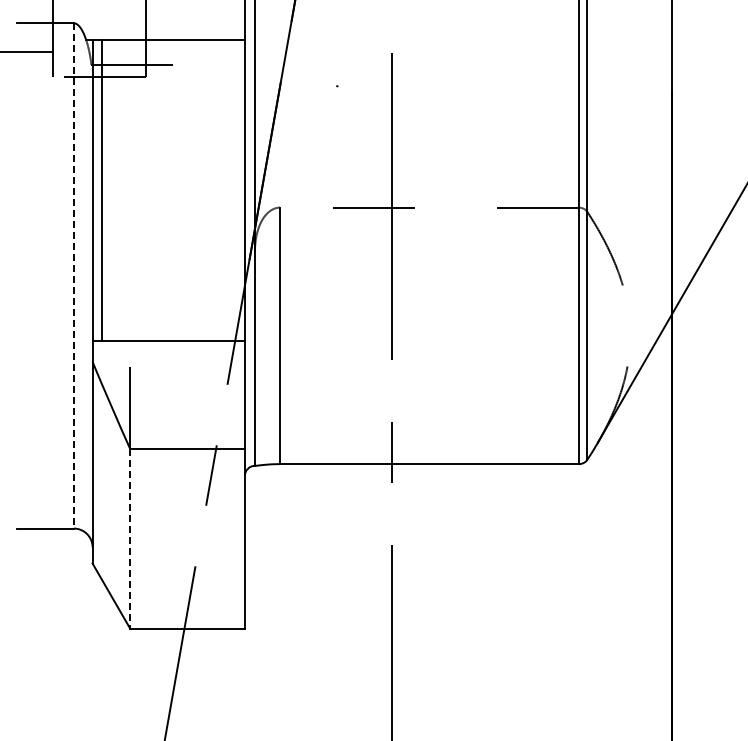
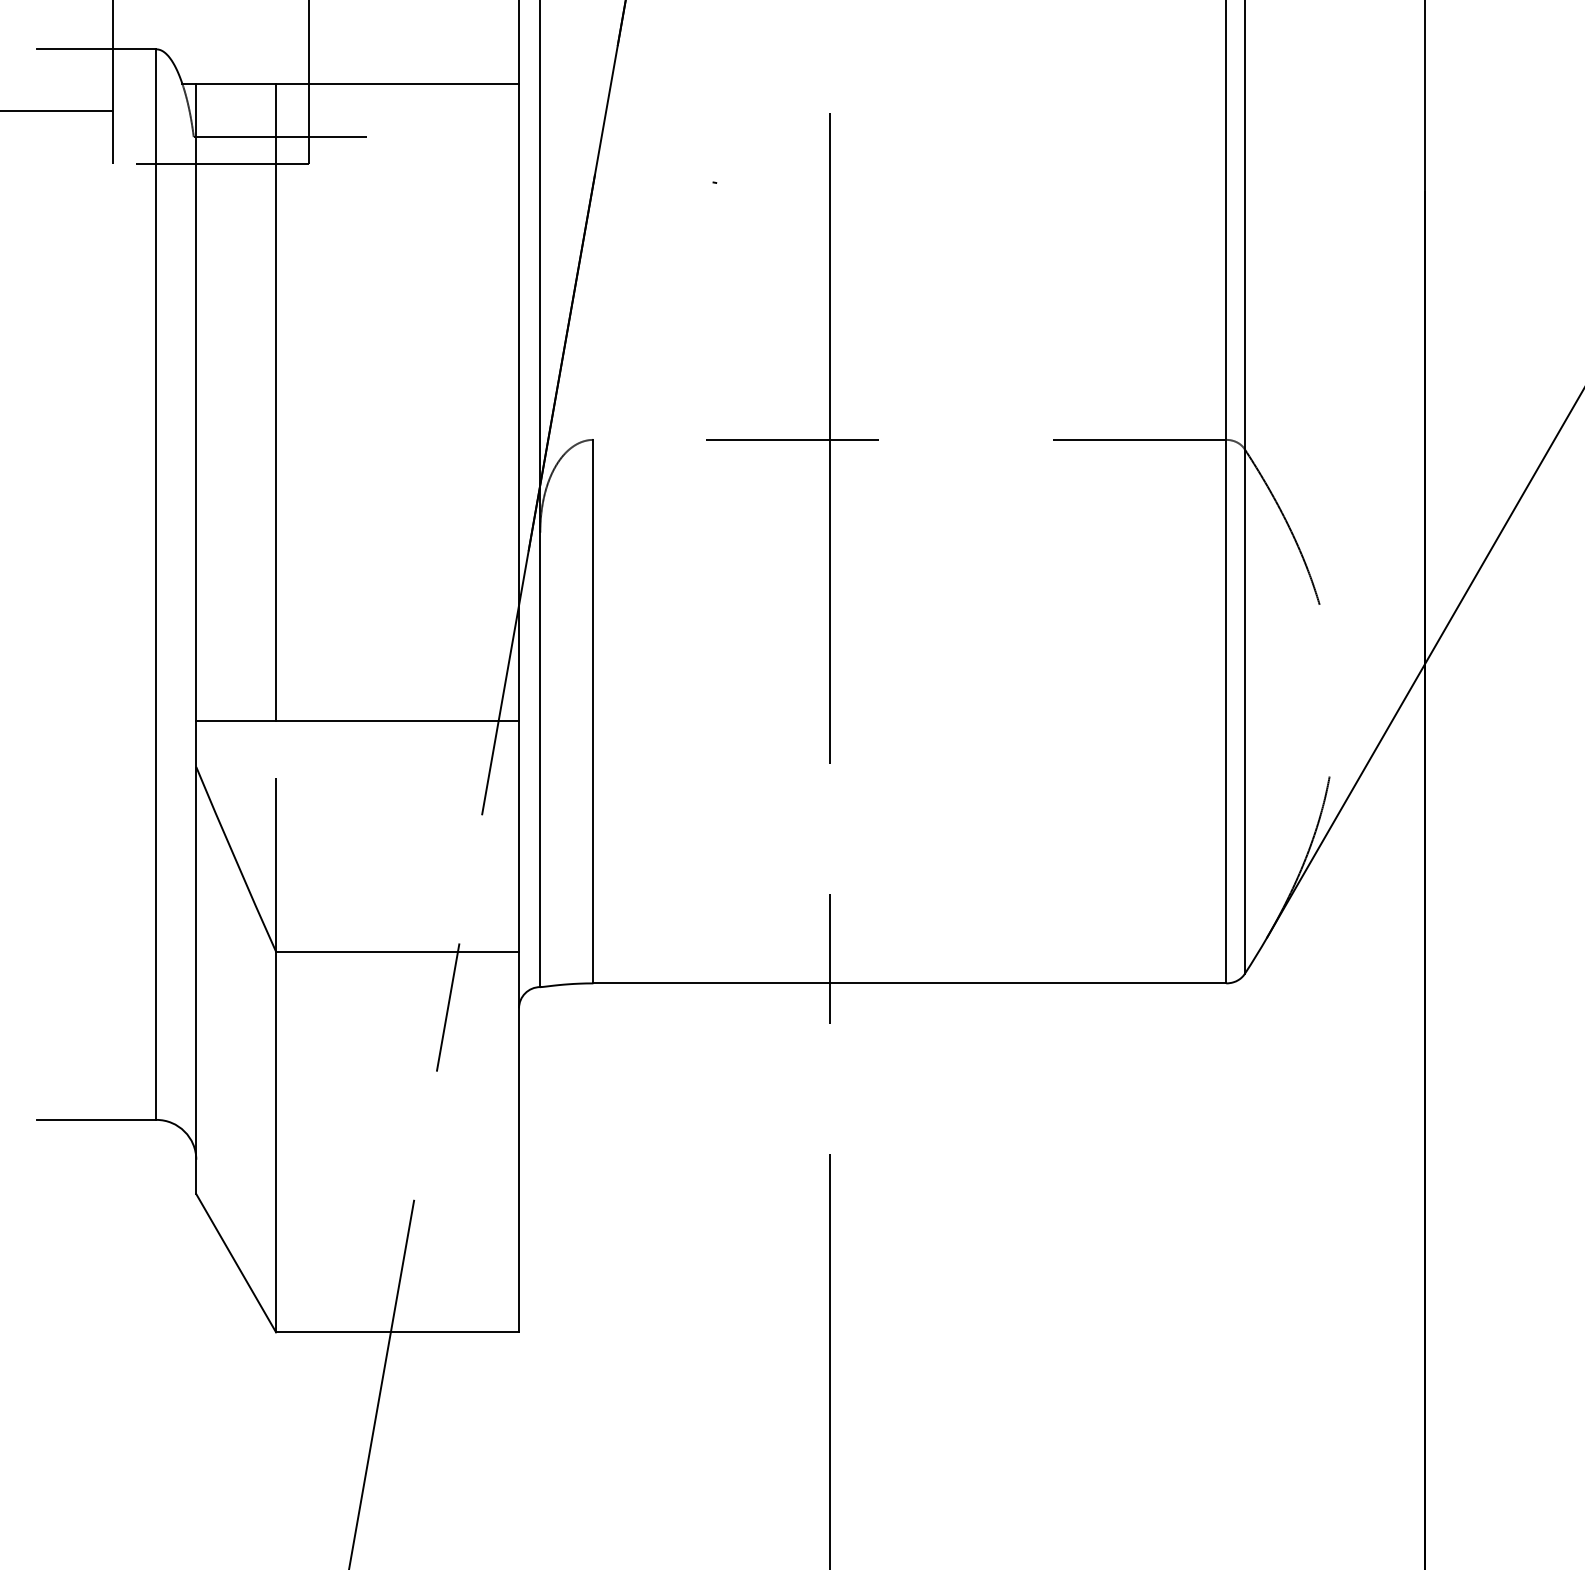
line: (102, 189) -> (276, 401), moved
line: (73, 275) -> (155, 583), dashed -> solid
line: (130, 539) -> (276, 1143), dashed -> solid

